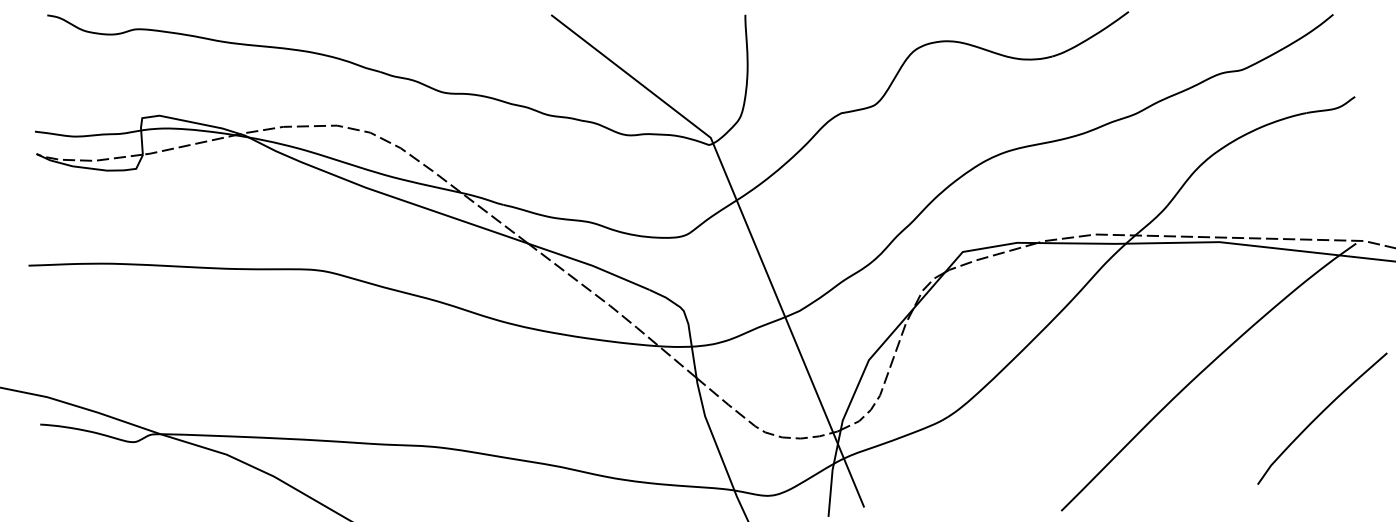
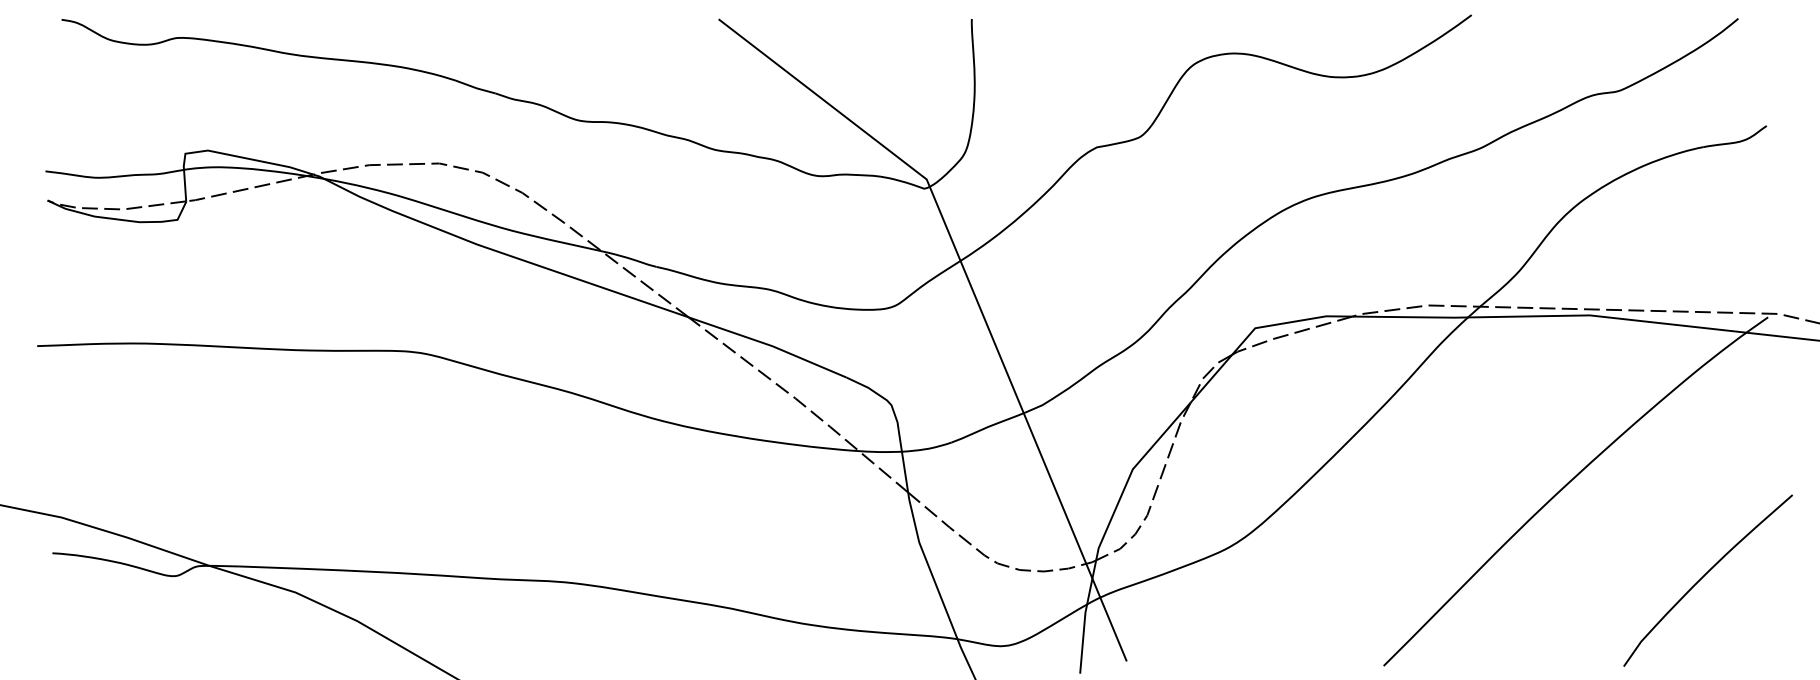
curve: (1319, 415) -> (1704, 576), moved

